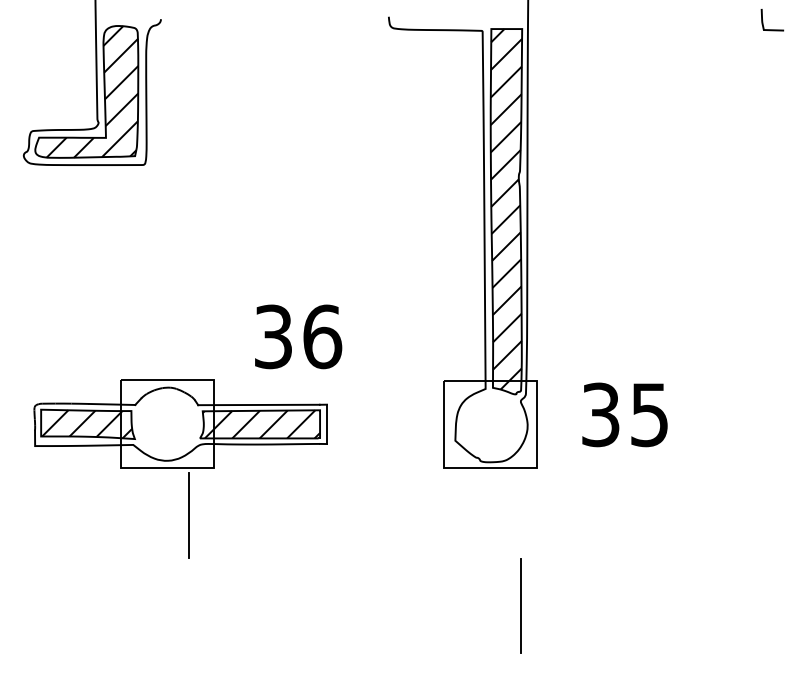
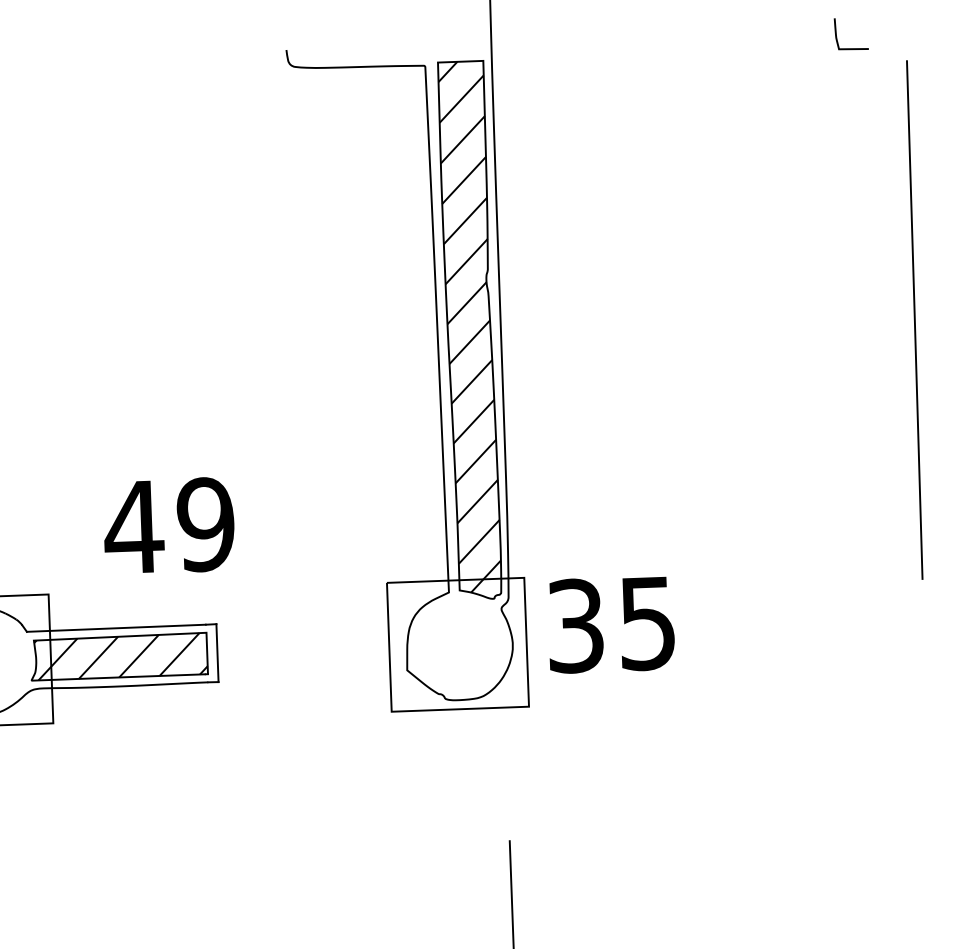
text: (297, 336) -> (169, 525), 36 -> 49
text: (624, 414) -> (610, 624), moved
line: (188, 515) -> (18, 794), removed

